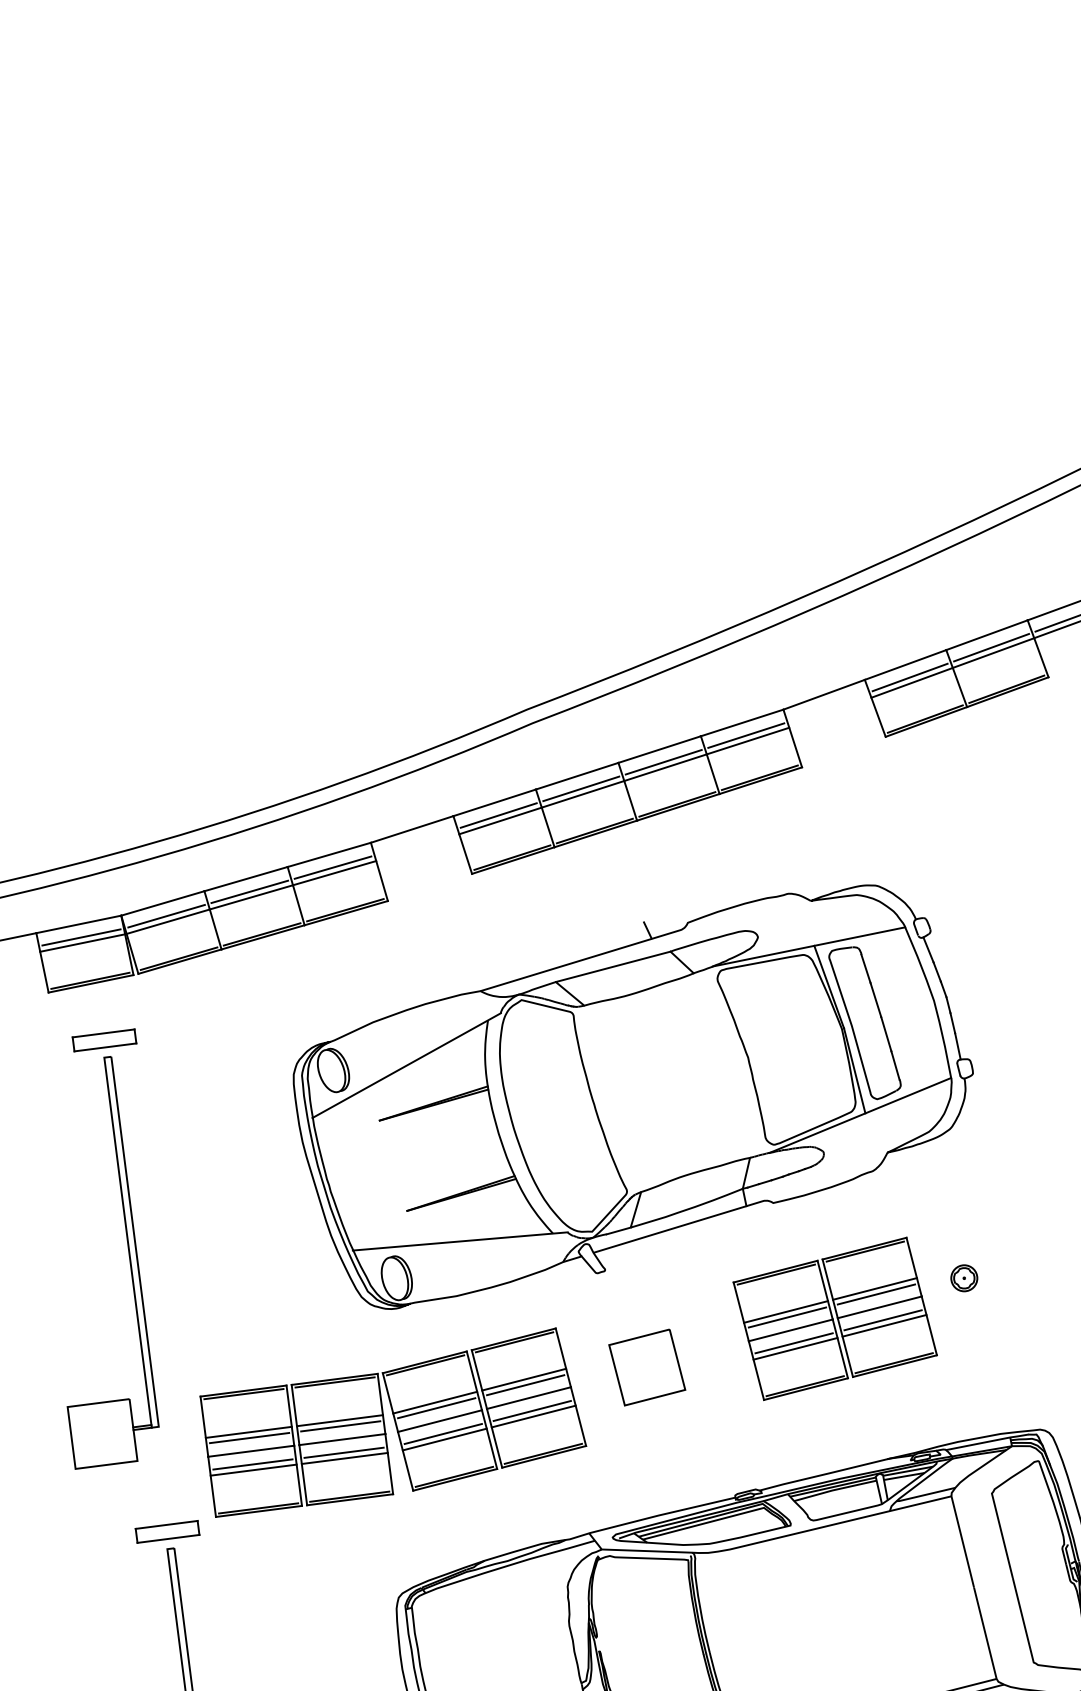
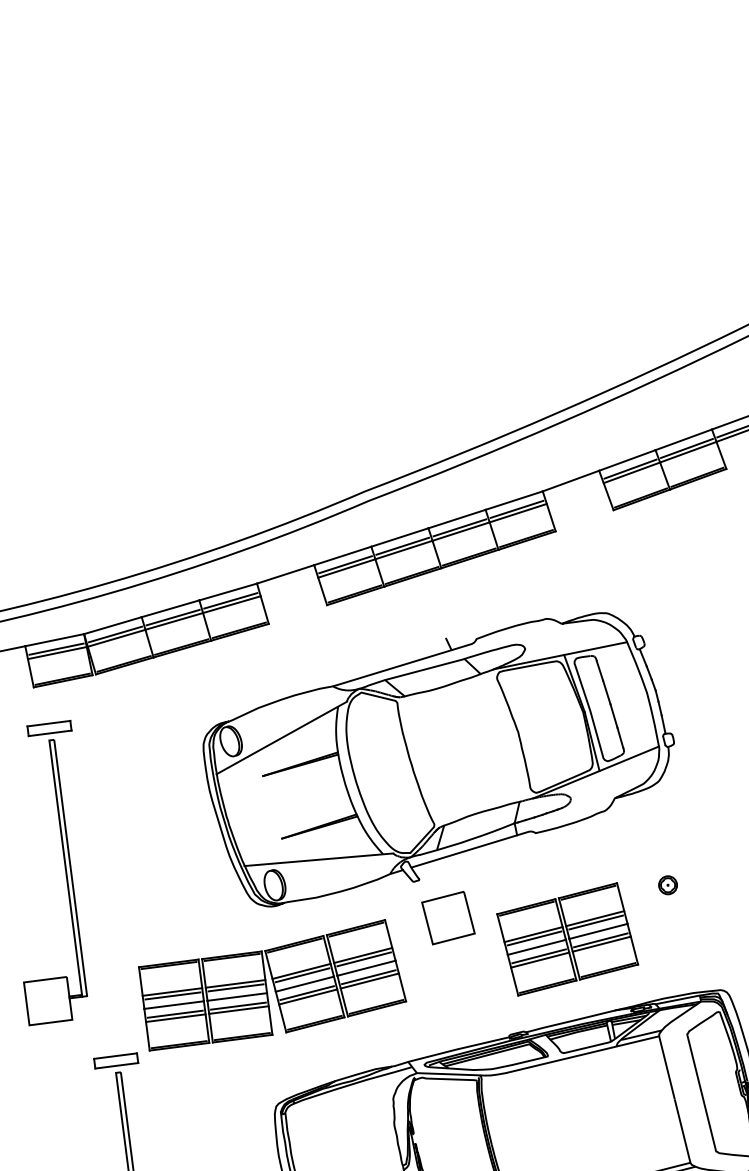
part: (126, 1242) -> (64, 868), moved
part: (835, 1319) -> (567, 939), moved
part: (647, 1368) -> (448, 918), moved

